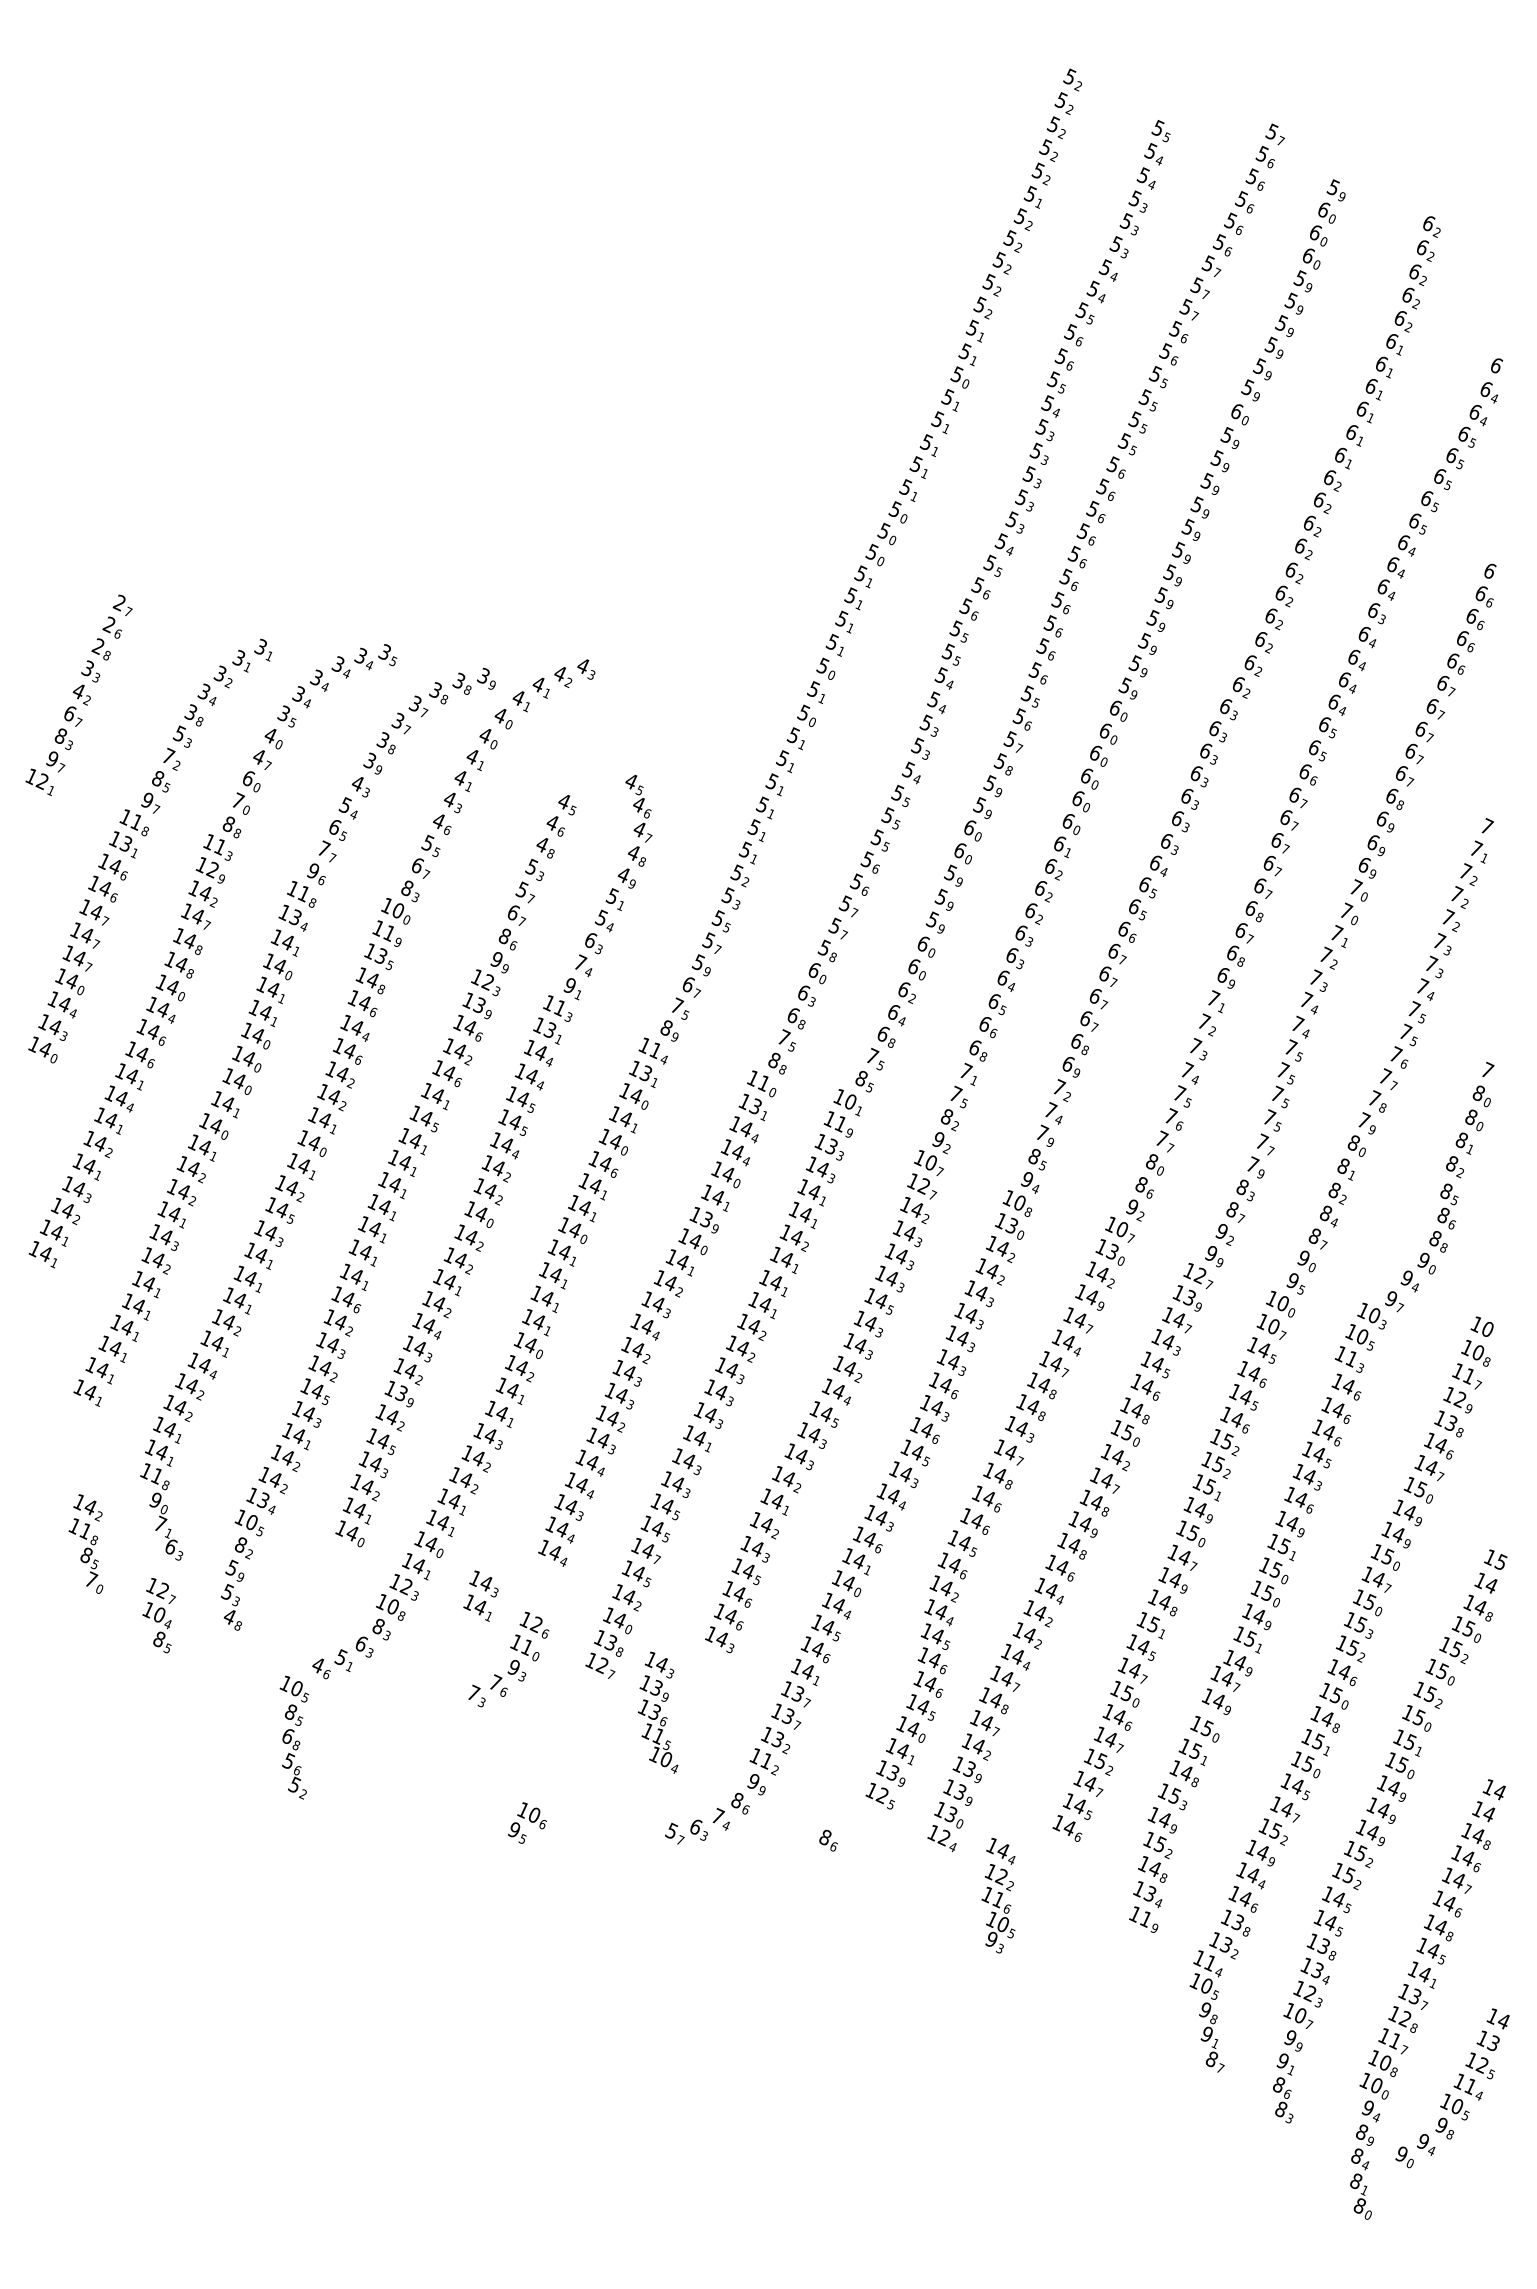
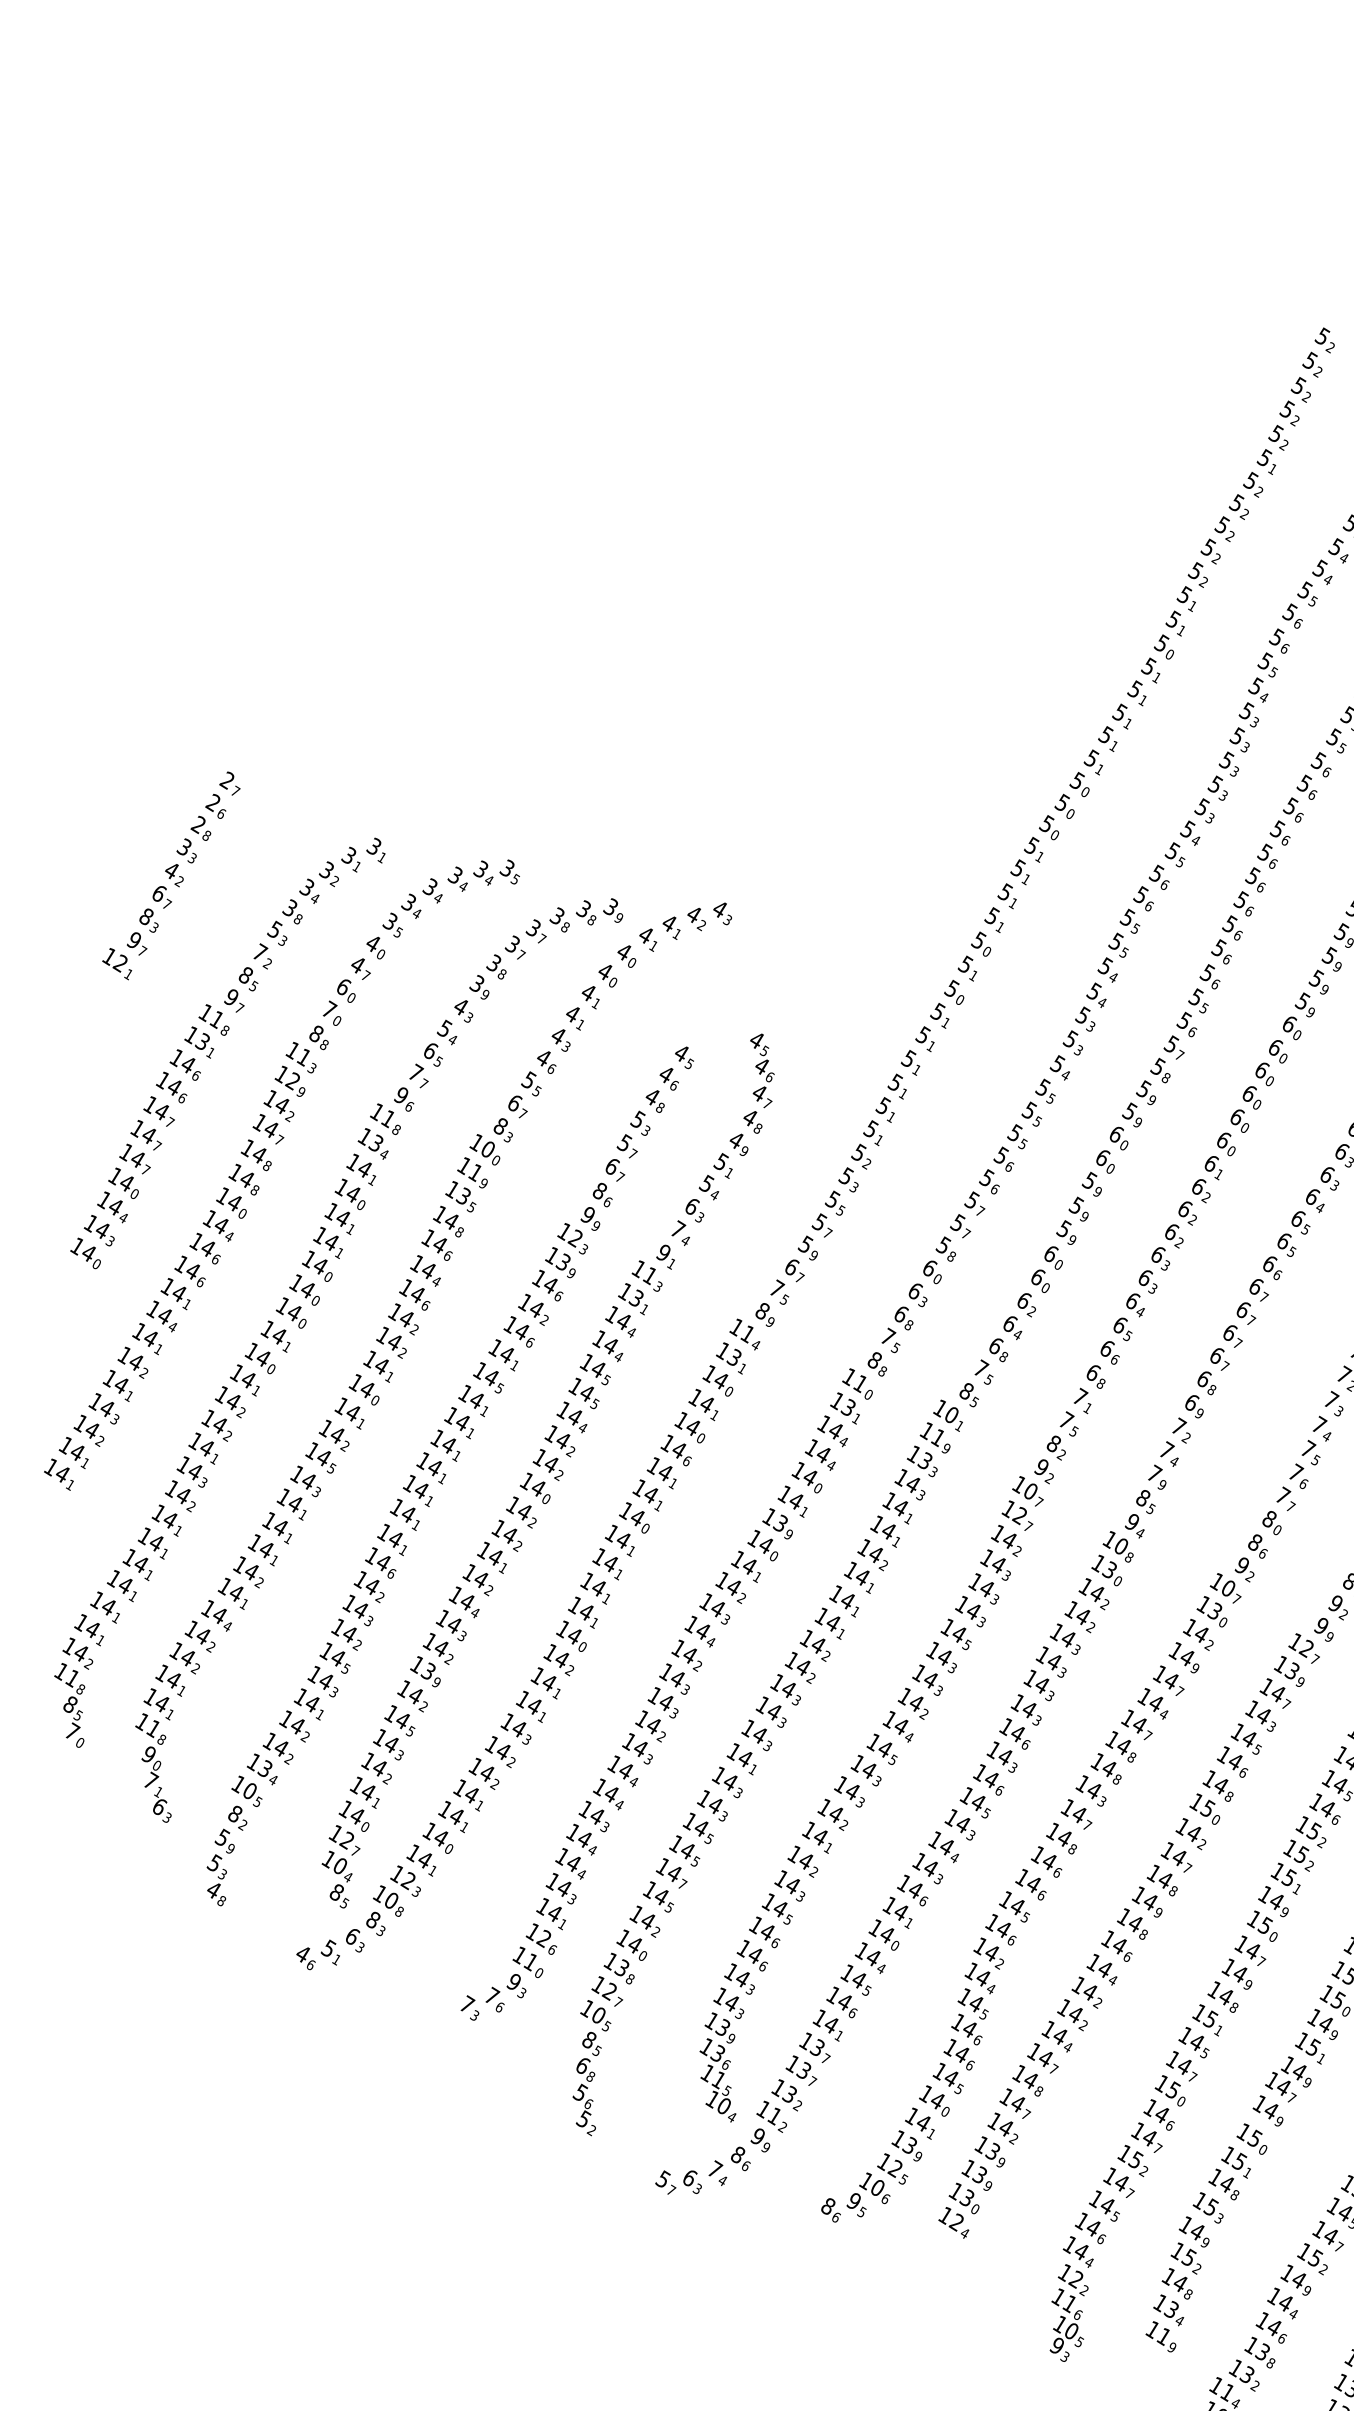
text: (85, 1543) -> (70, 1691), moved
text: (480, 1595) -> (556, 1900), moved
text: (158, 1615) -> (339, 1866), moved
text: (657, 1712) -> (720, 2054), moved
text: (294, 1737) -> (589, 2067), moved
text: (527, 1822) -> (869, 2194), moved
text: (998, 1895) -> (1070, 2299), moved

